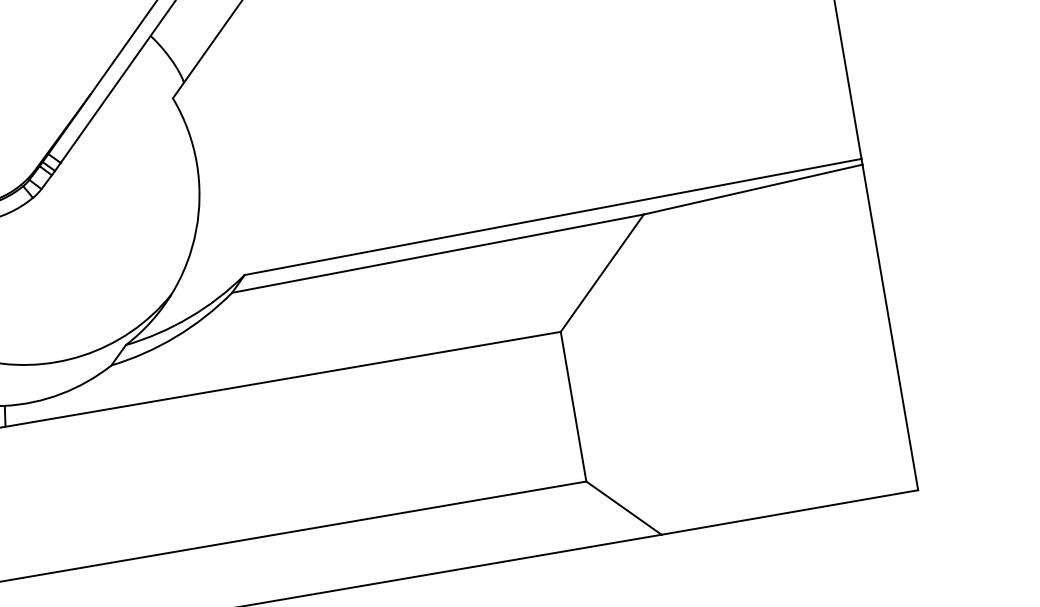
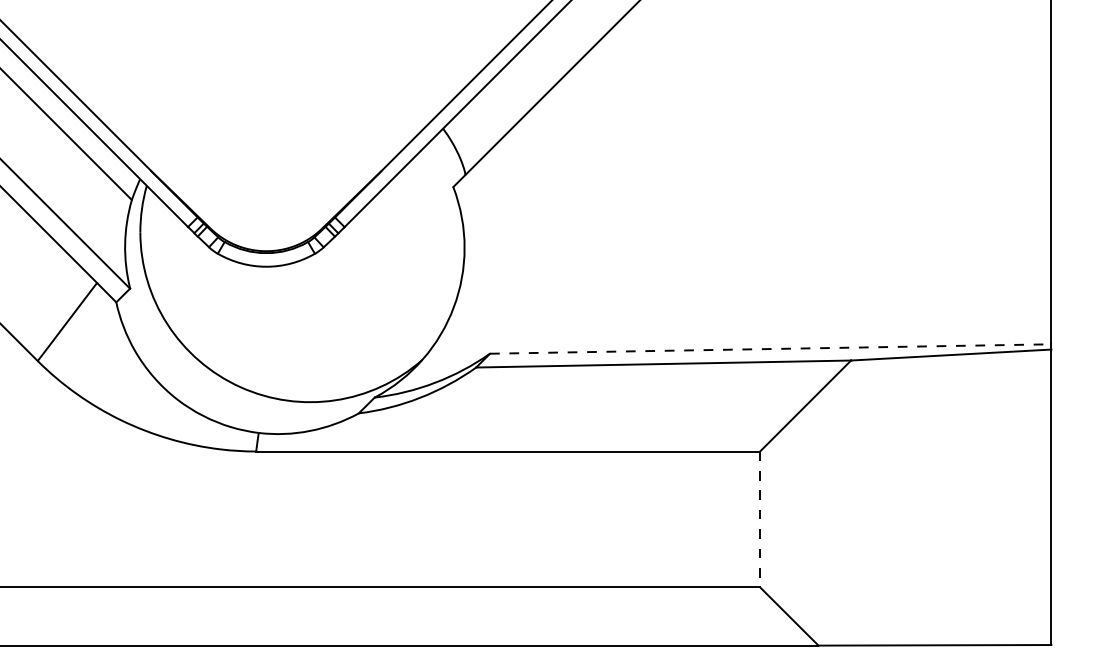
line: (552, 217) -> (770, 349), solid -> dashed
line: (573, 406) -> (760, 519), solid -> dashed

